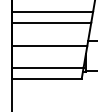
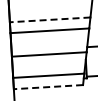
line: (52, 11) -> (49, 19), solid -> dashed
line: (47, 78) -> (48, 86), solid -> dashed

